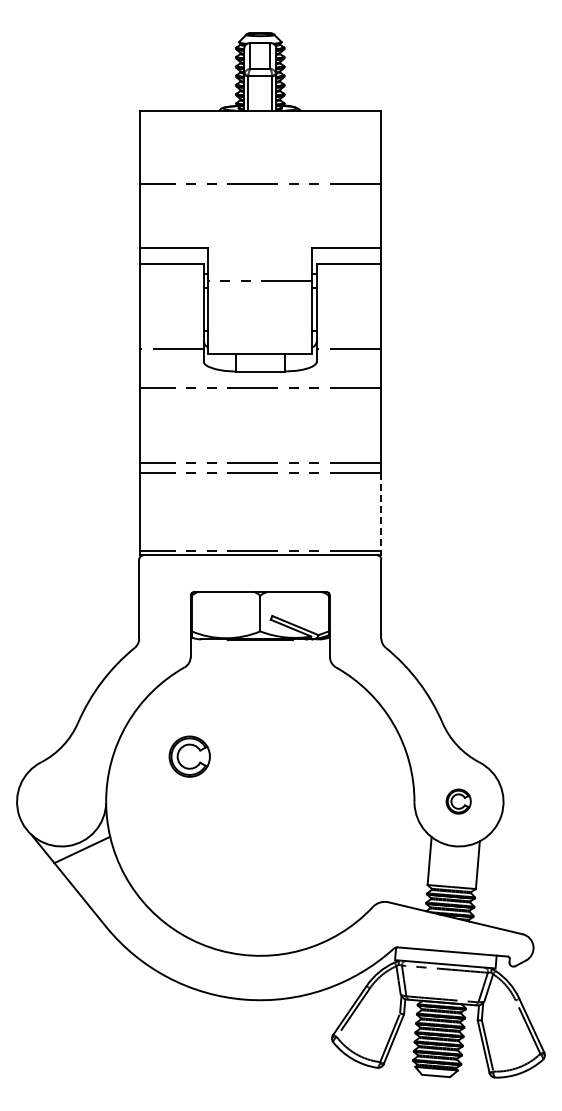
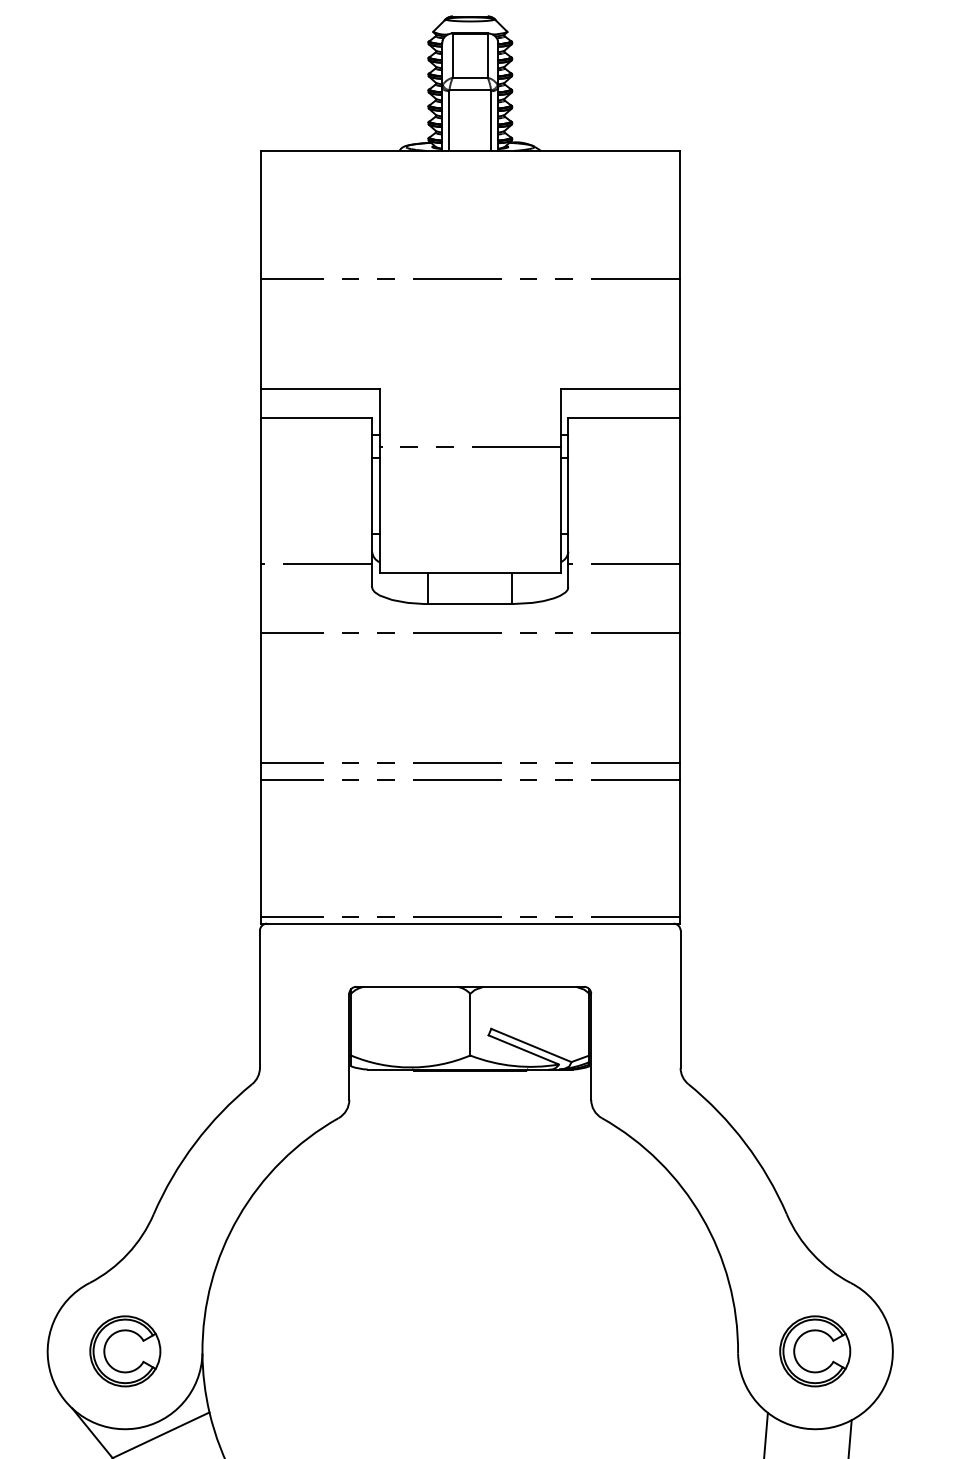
line: (380, 512) -> (679, 848), dashed -> solid
part: (189, 756) -> (124, 1351), moved
part: (458, 801) -> (814, 1351), size x1.67

